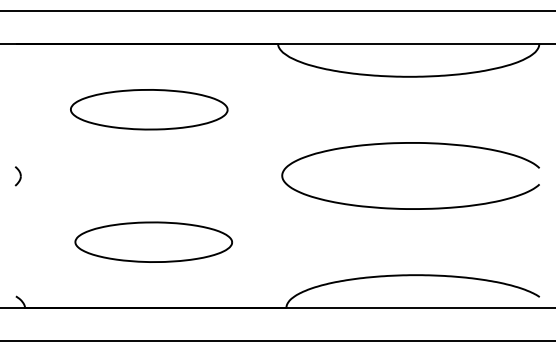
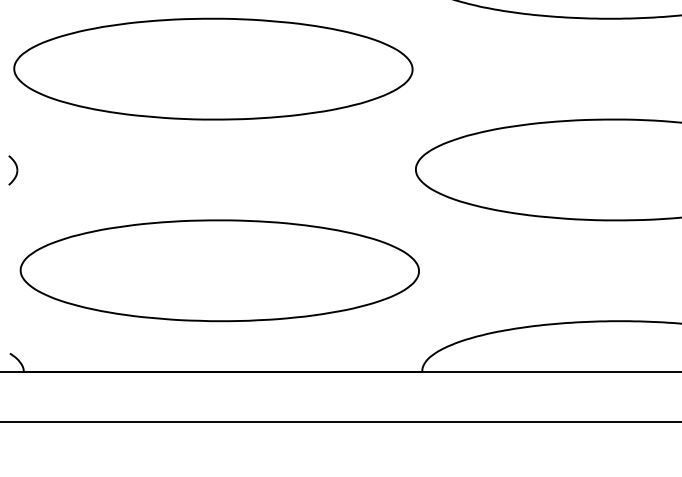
part: (148, 109) -> (211, 68), size x1.67
part: (153, 242) -> (219, 271), size x1.67

